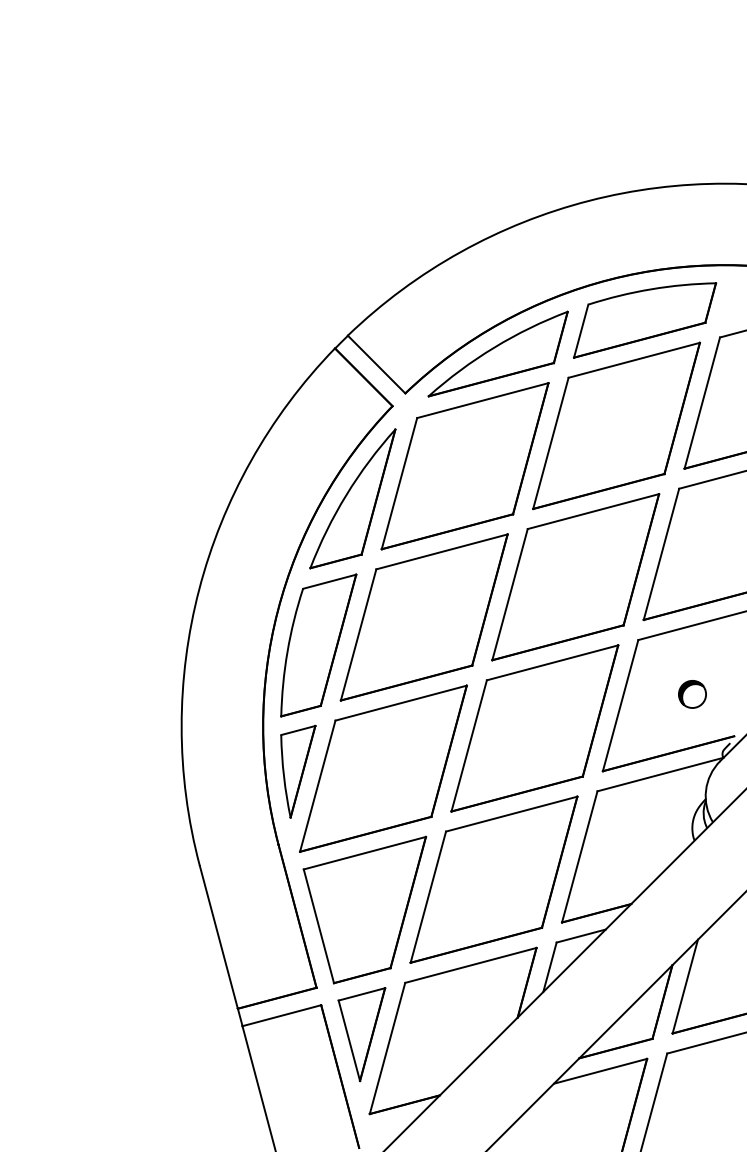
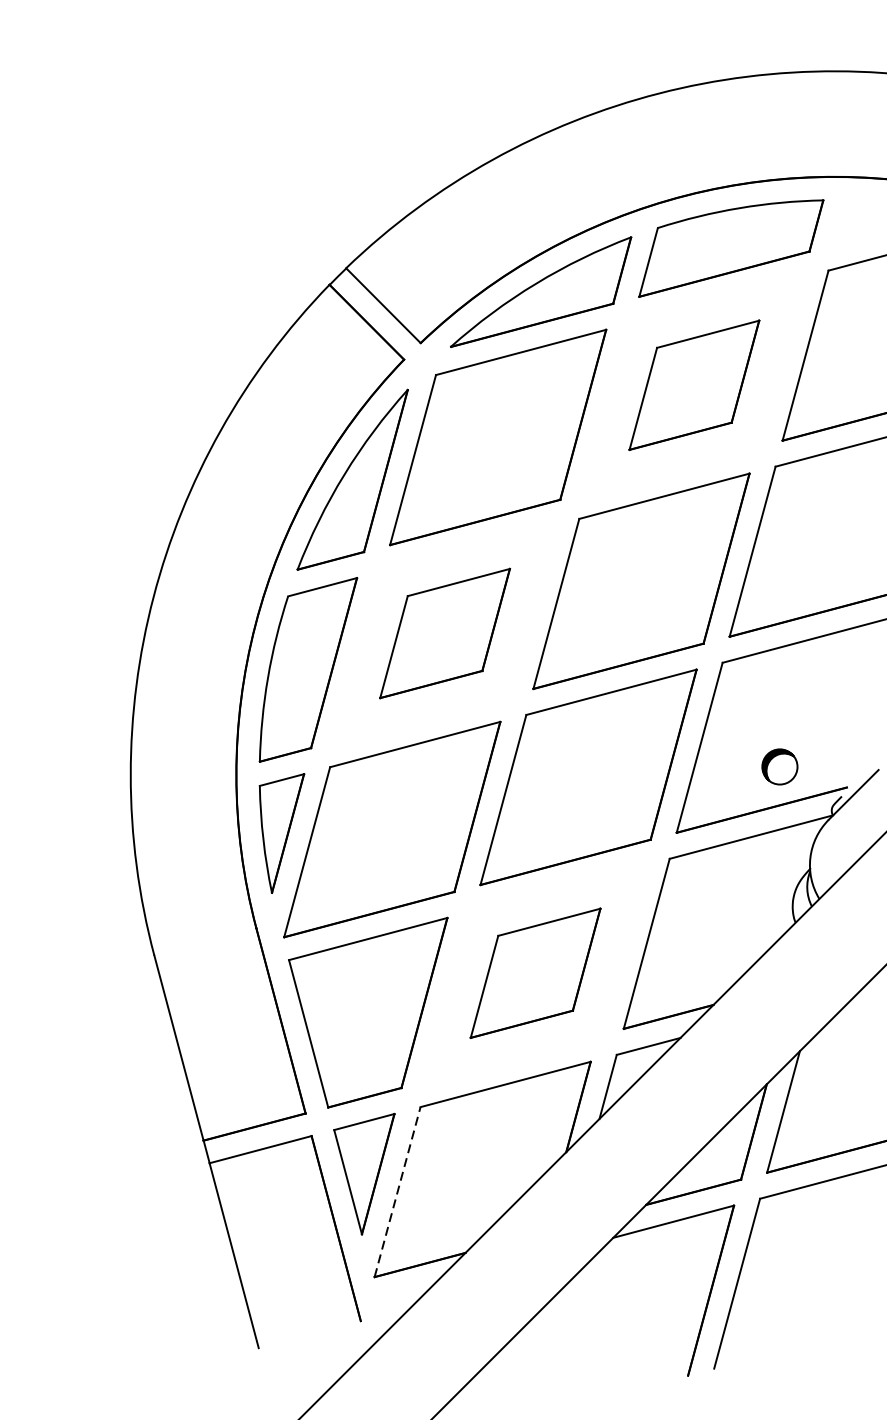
part: (616, 425) -> (694, 384), size x0.6
part: (423, 617) -> (444, 633), size x0.6
part: (692, 694) -> (779, 767), moved
part: (493, 879) -> (534, 973), size x0.6
line: (387, 1048) -> (397, 1192), solid -> dashed

